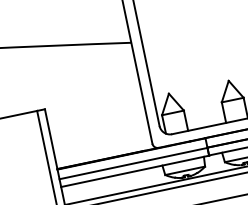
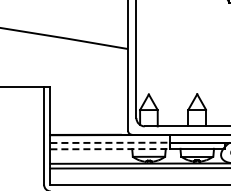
line: (133, 163) -> (110, 142), solid -> dashed
line: (135, 171) -> (110, 149), solid -> dashed

